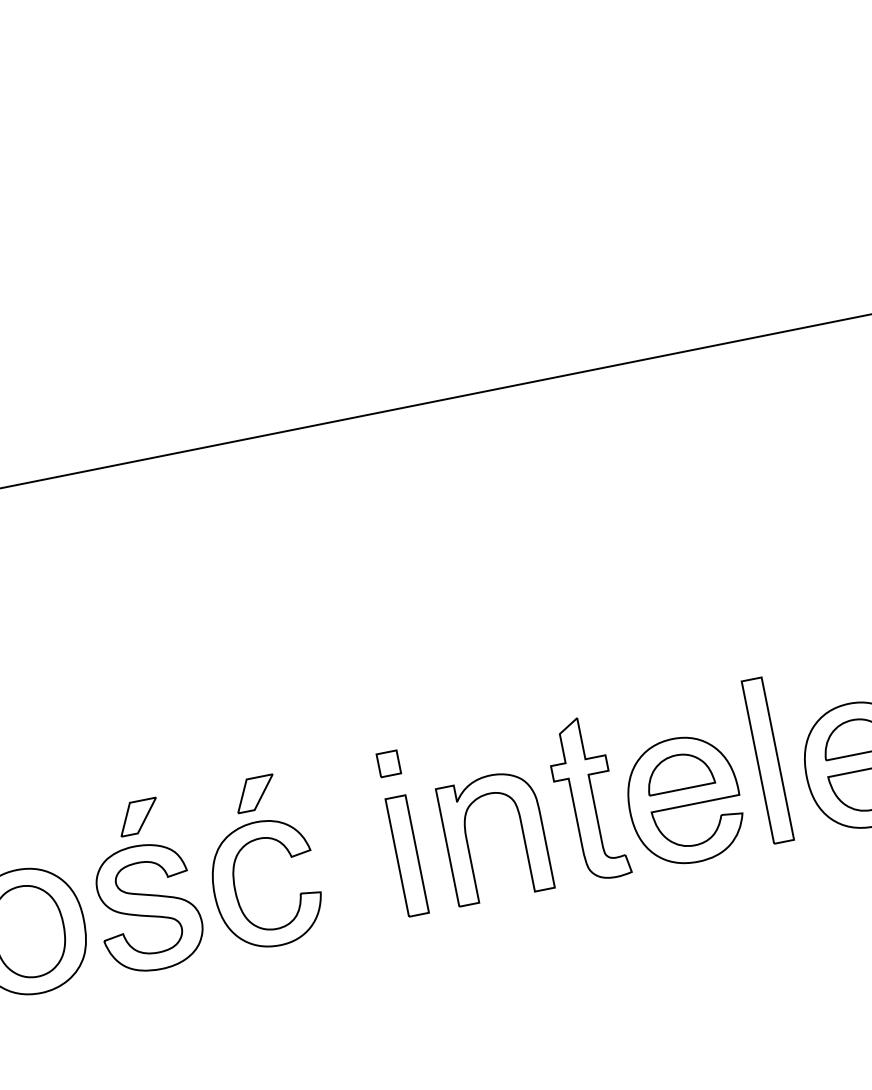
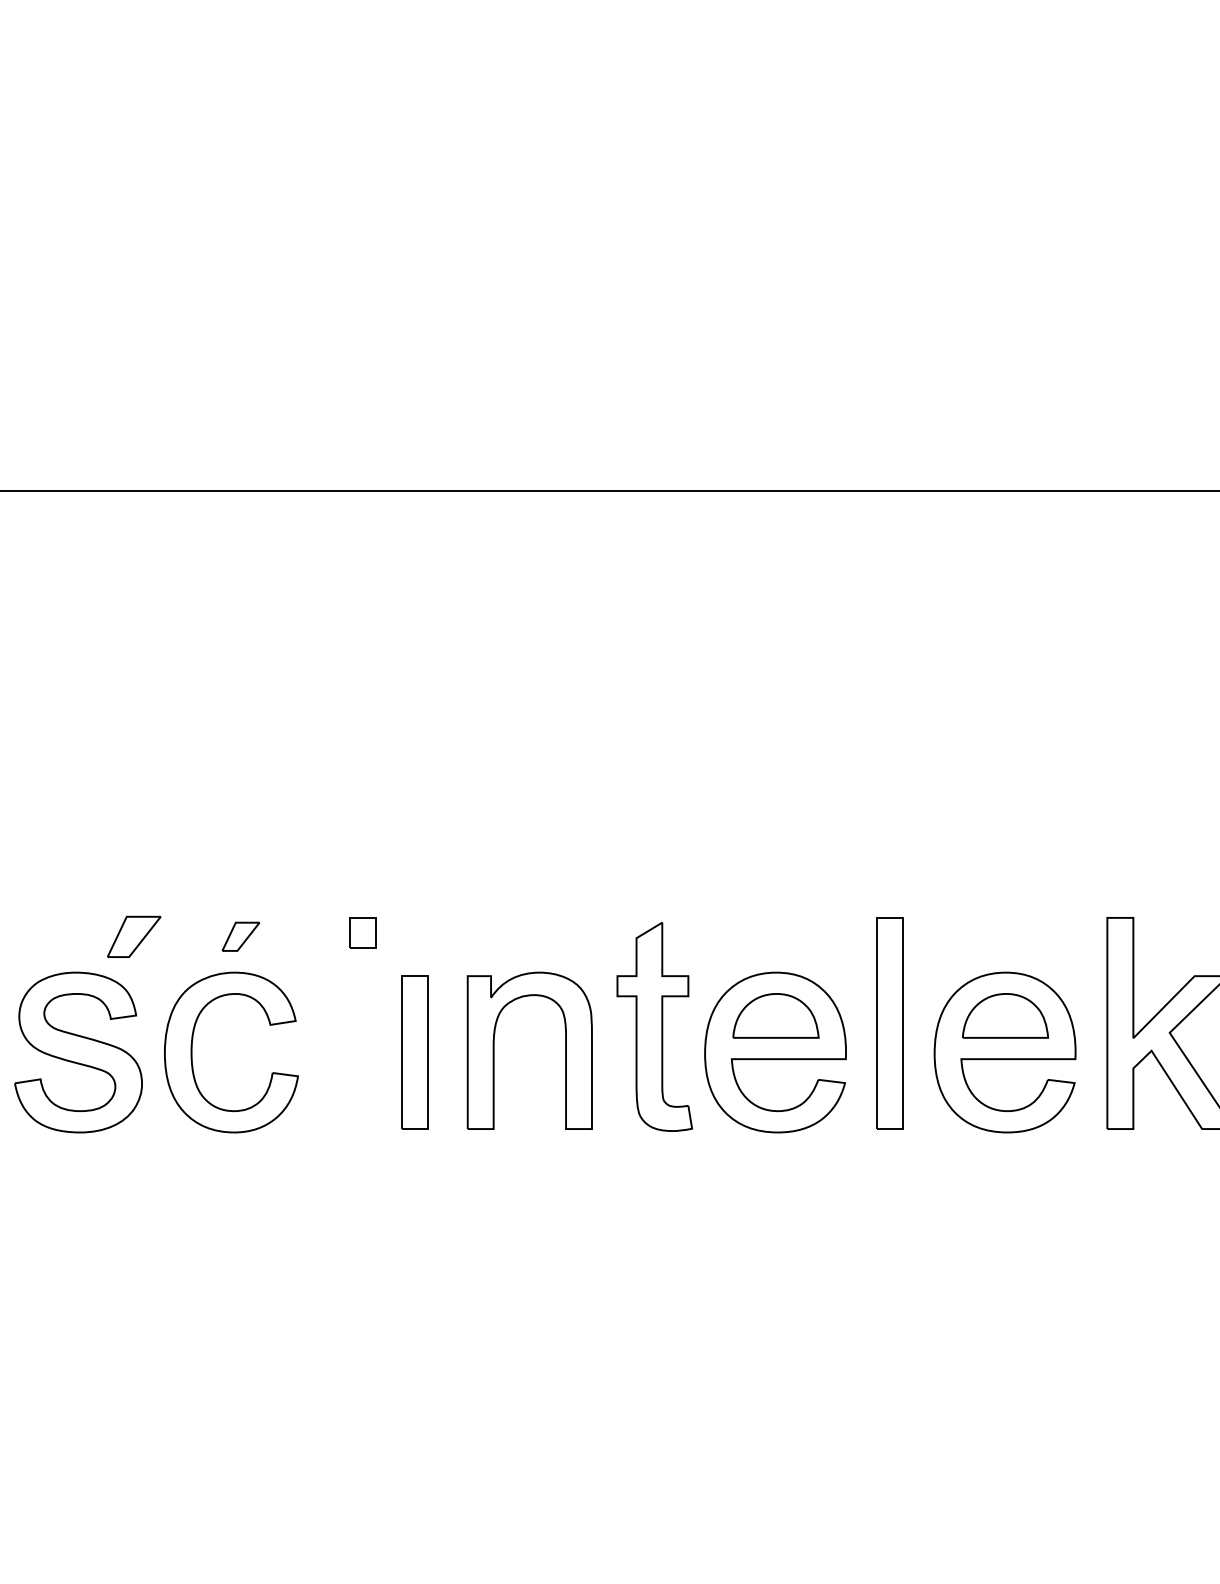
part: (388, 763) -> (362, 932), moved
part: (255, 793) -> (240, 936), size x0.7
part: (138, 816) -> (134, 936), moved

